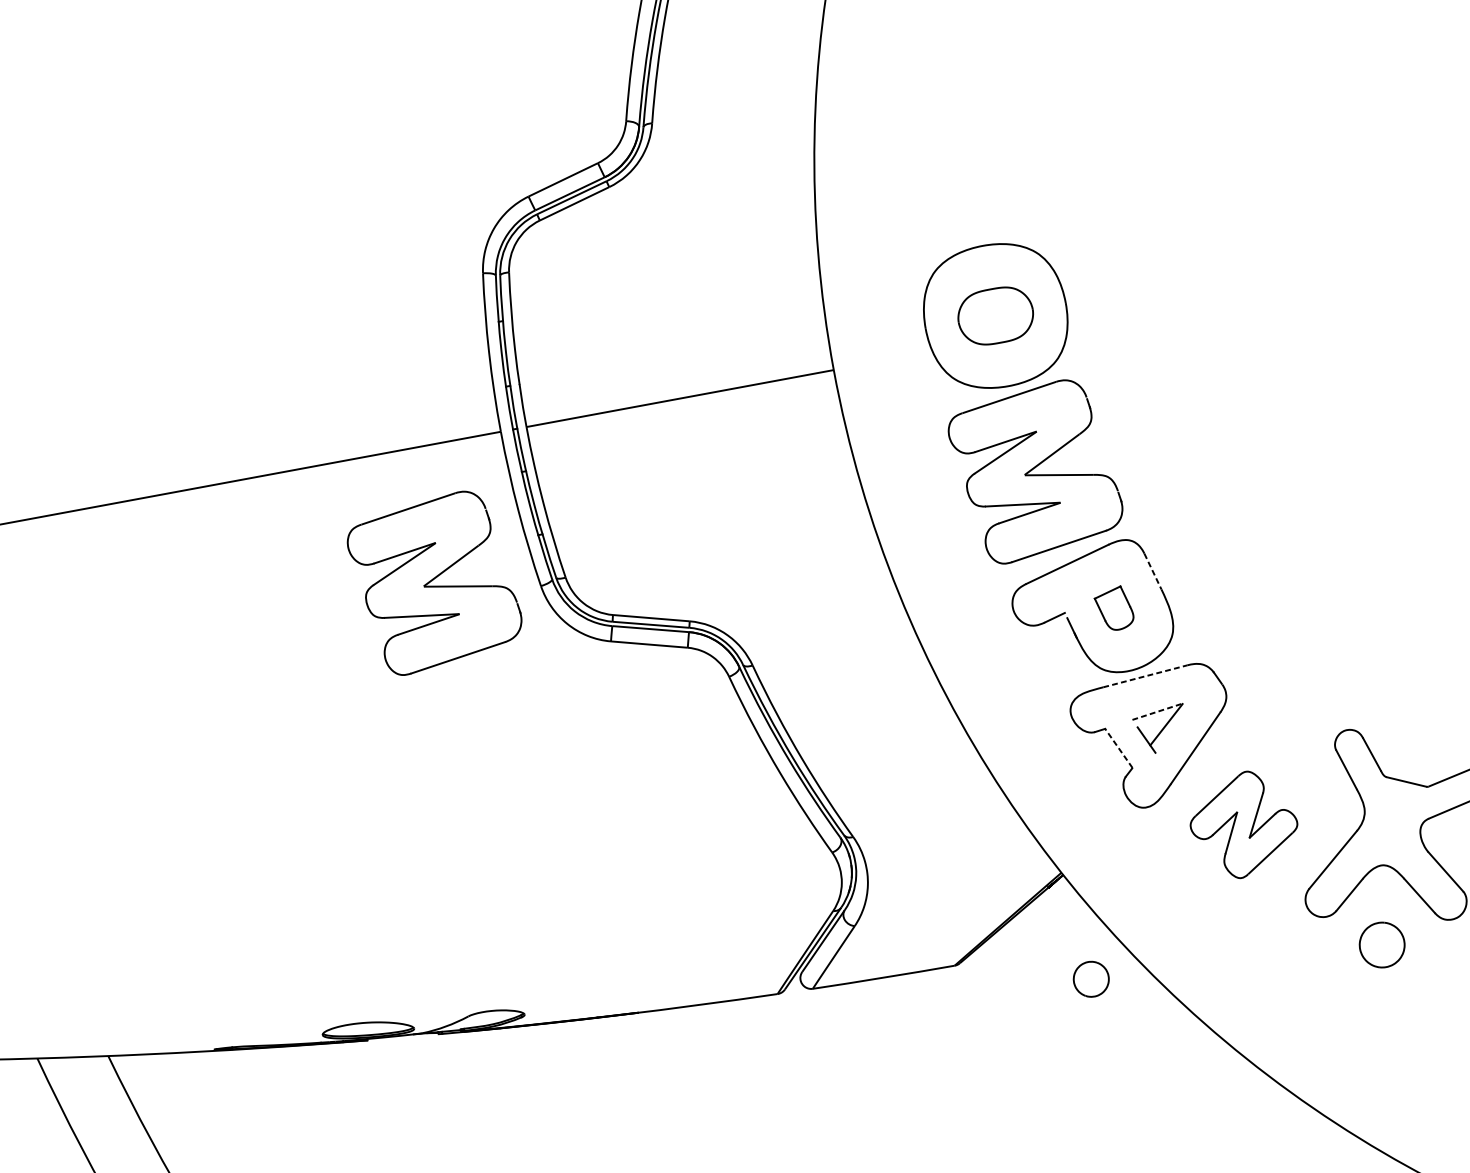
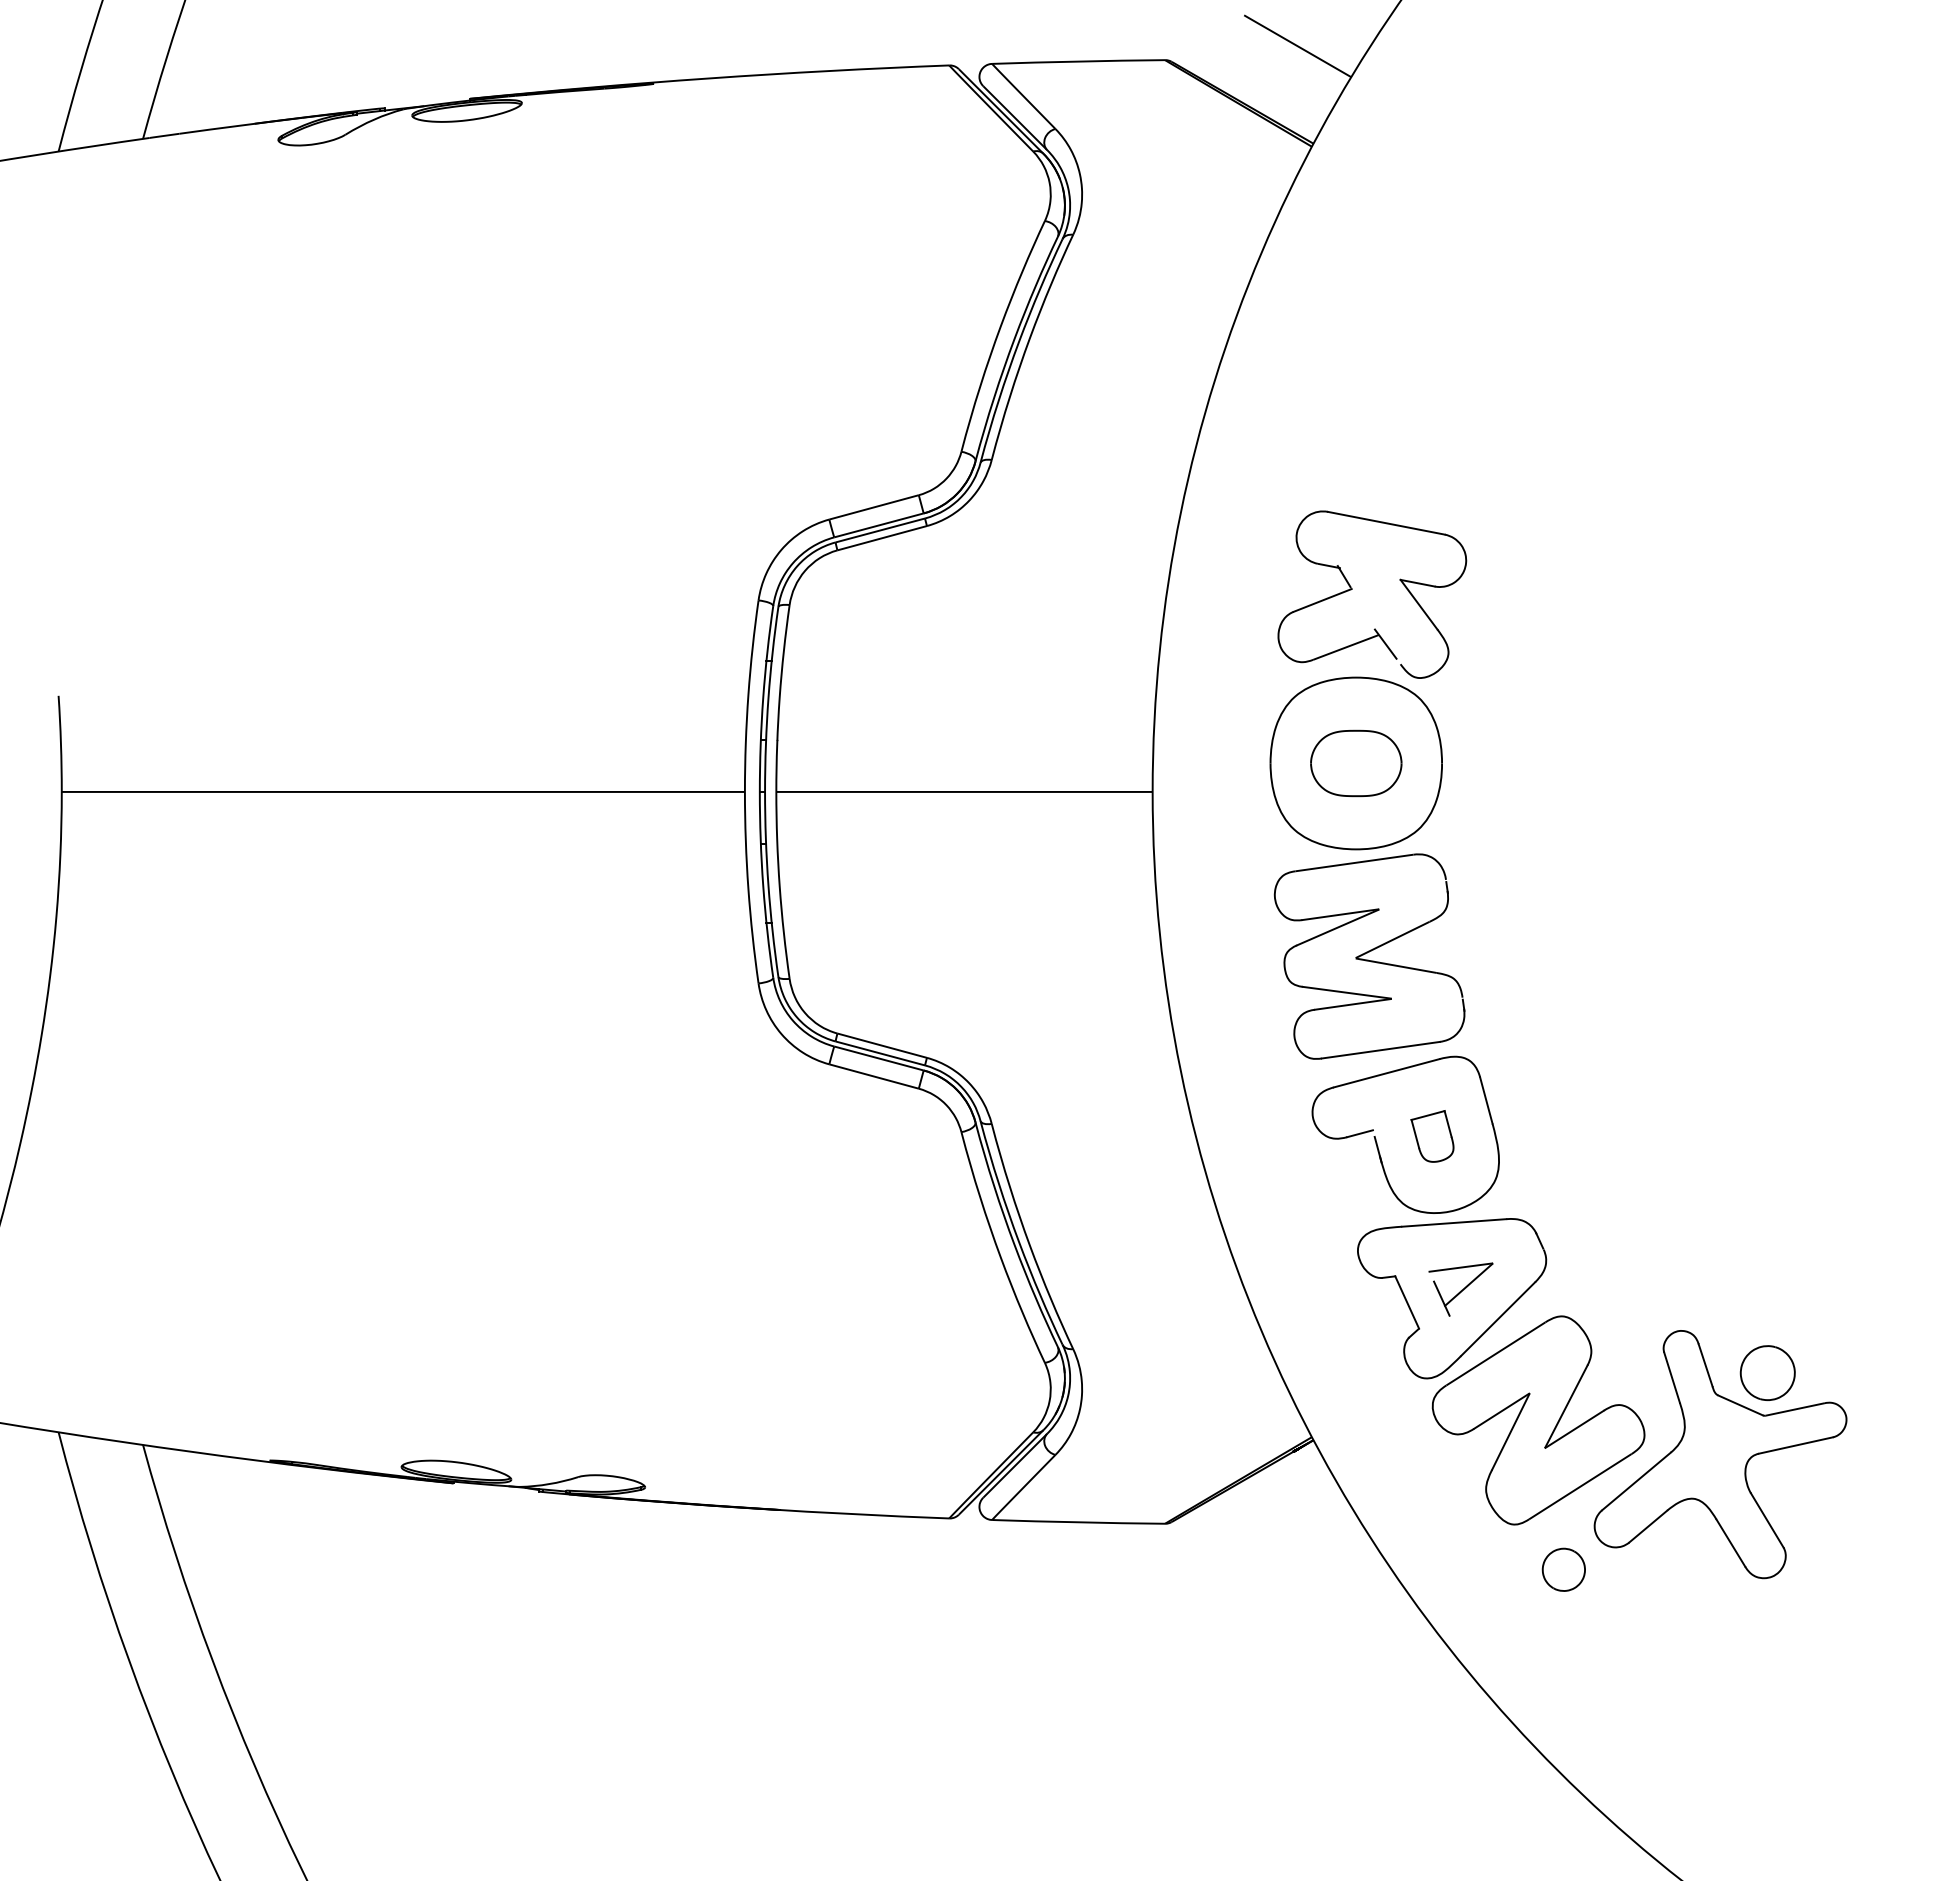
part: (966, 174) -> (1352, 589), added
line: (1153, 571) -> (1486, 1100), dashed -> solid
part: (434, 582) -> (633, 956), removed
line: (1145, 675) -> (1454, 1222), dashed -> solid
line: (1157, 711) -> (1460, 1267), dashed -> solid
line: (1119, 748) -> (1407, 1302), dashed -> solid
part: (1243, 824) -> (1538, 1420), size x1.67
part: (1381, 944) -> (1767, 1372), moved
part: (1090, 979) -> (1563, 1569), moved

